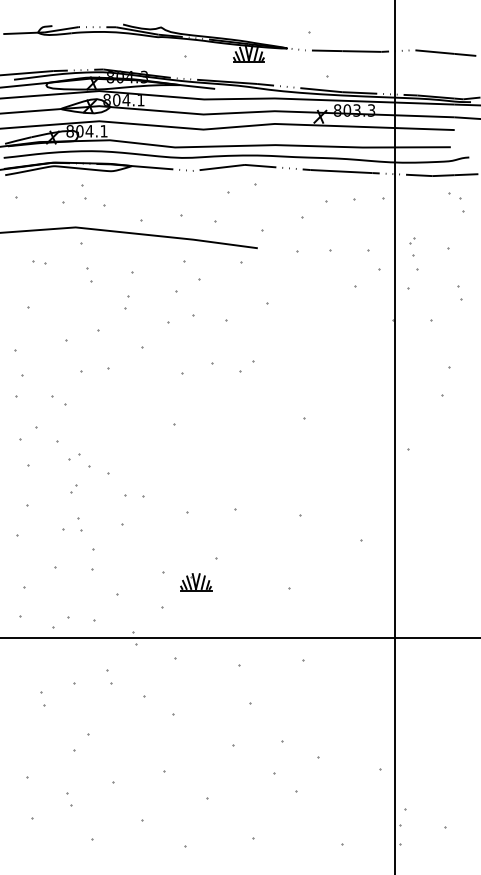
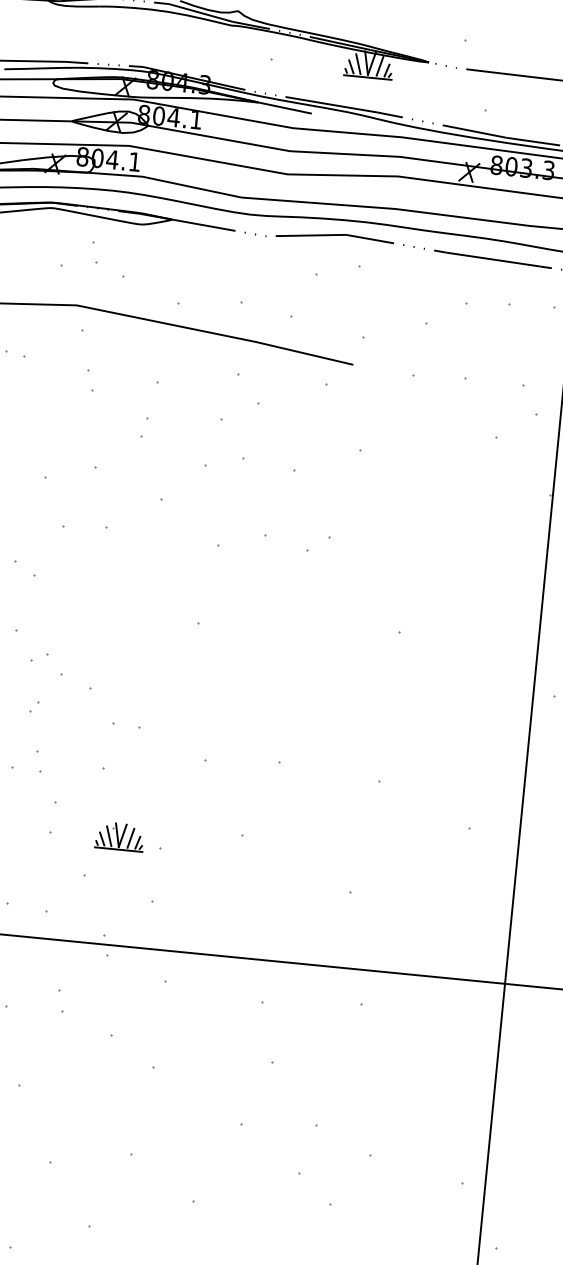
part: (196, 582) -> (120, 836), moved

